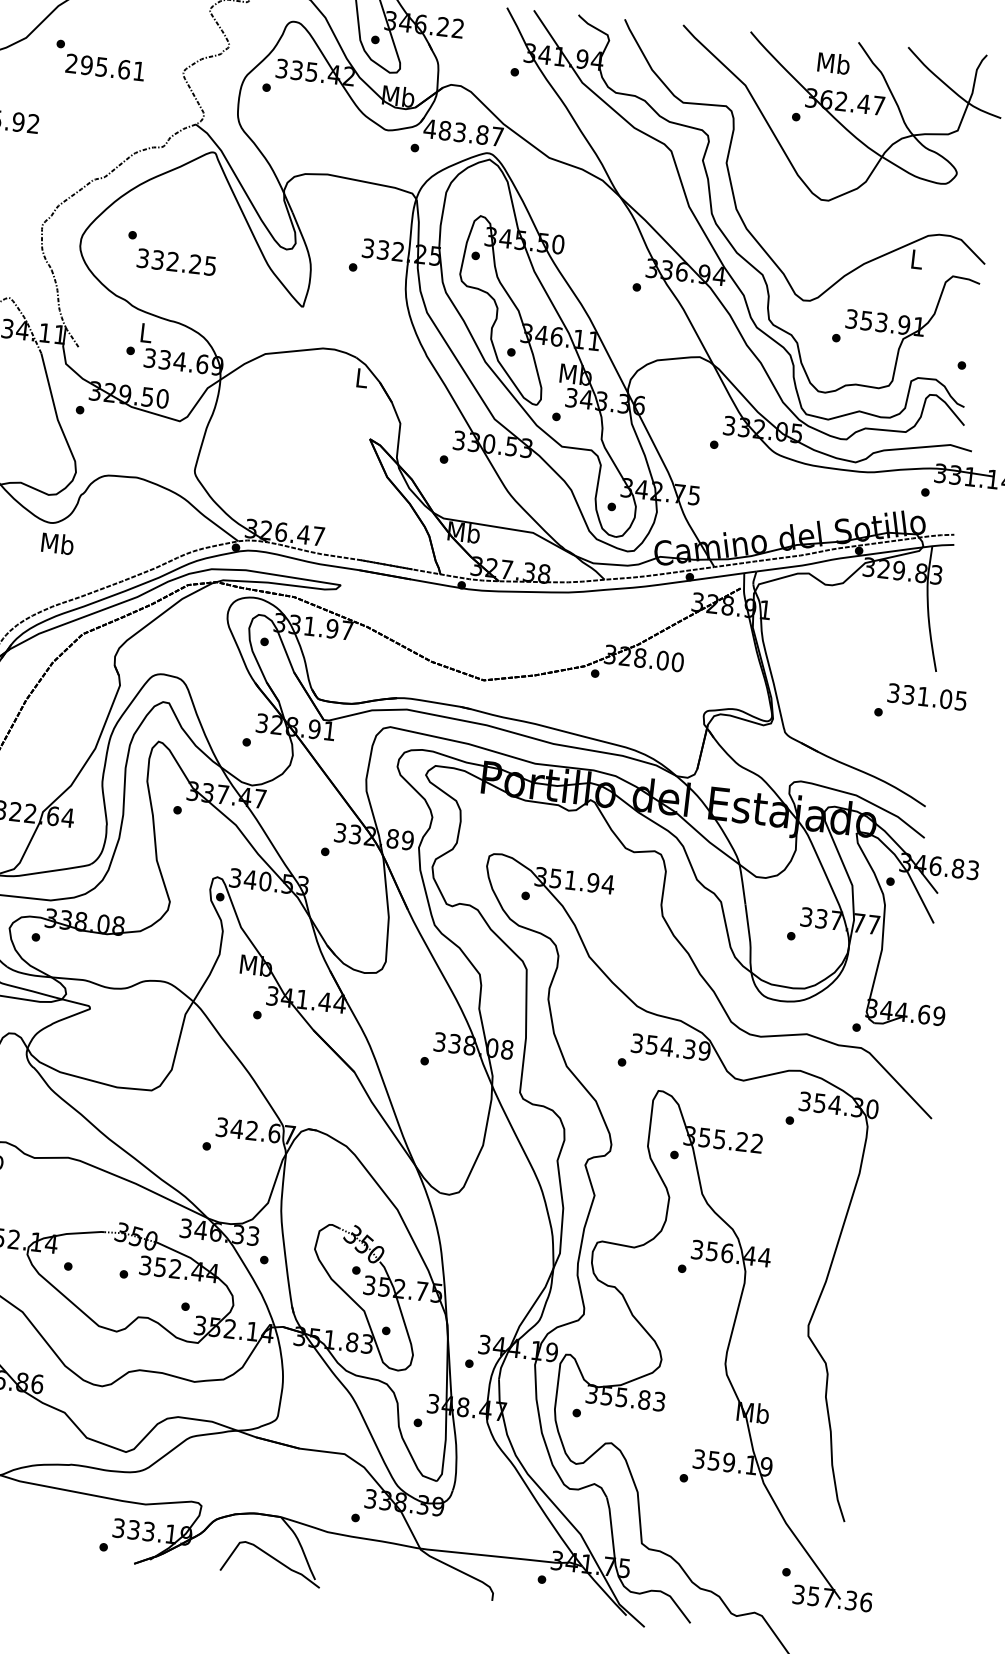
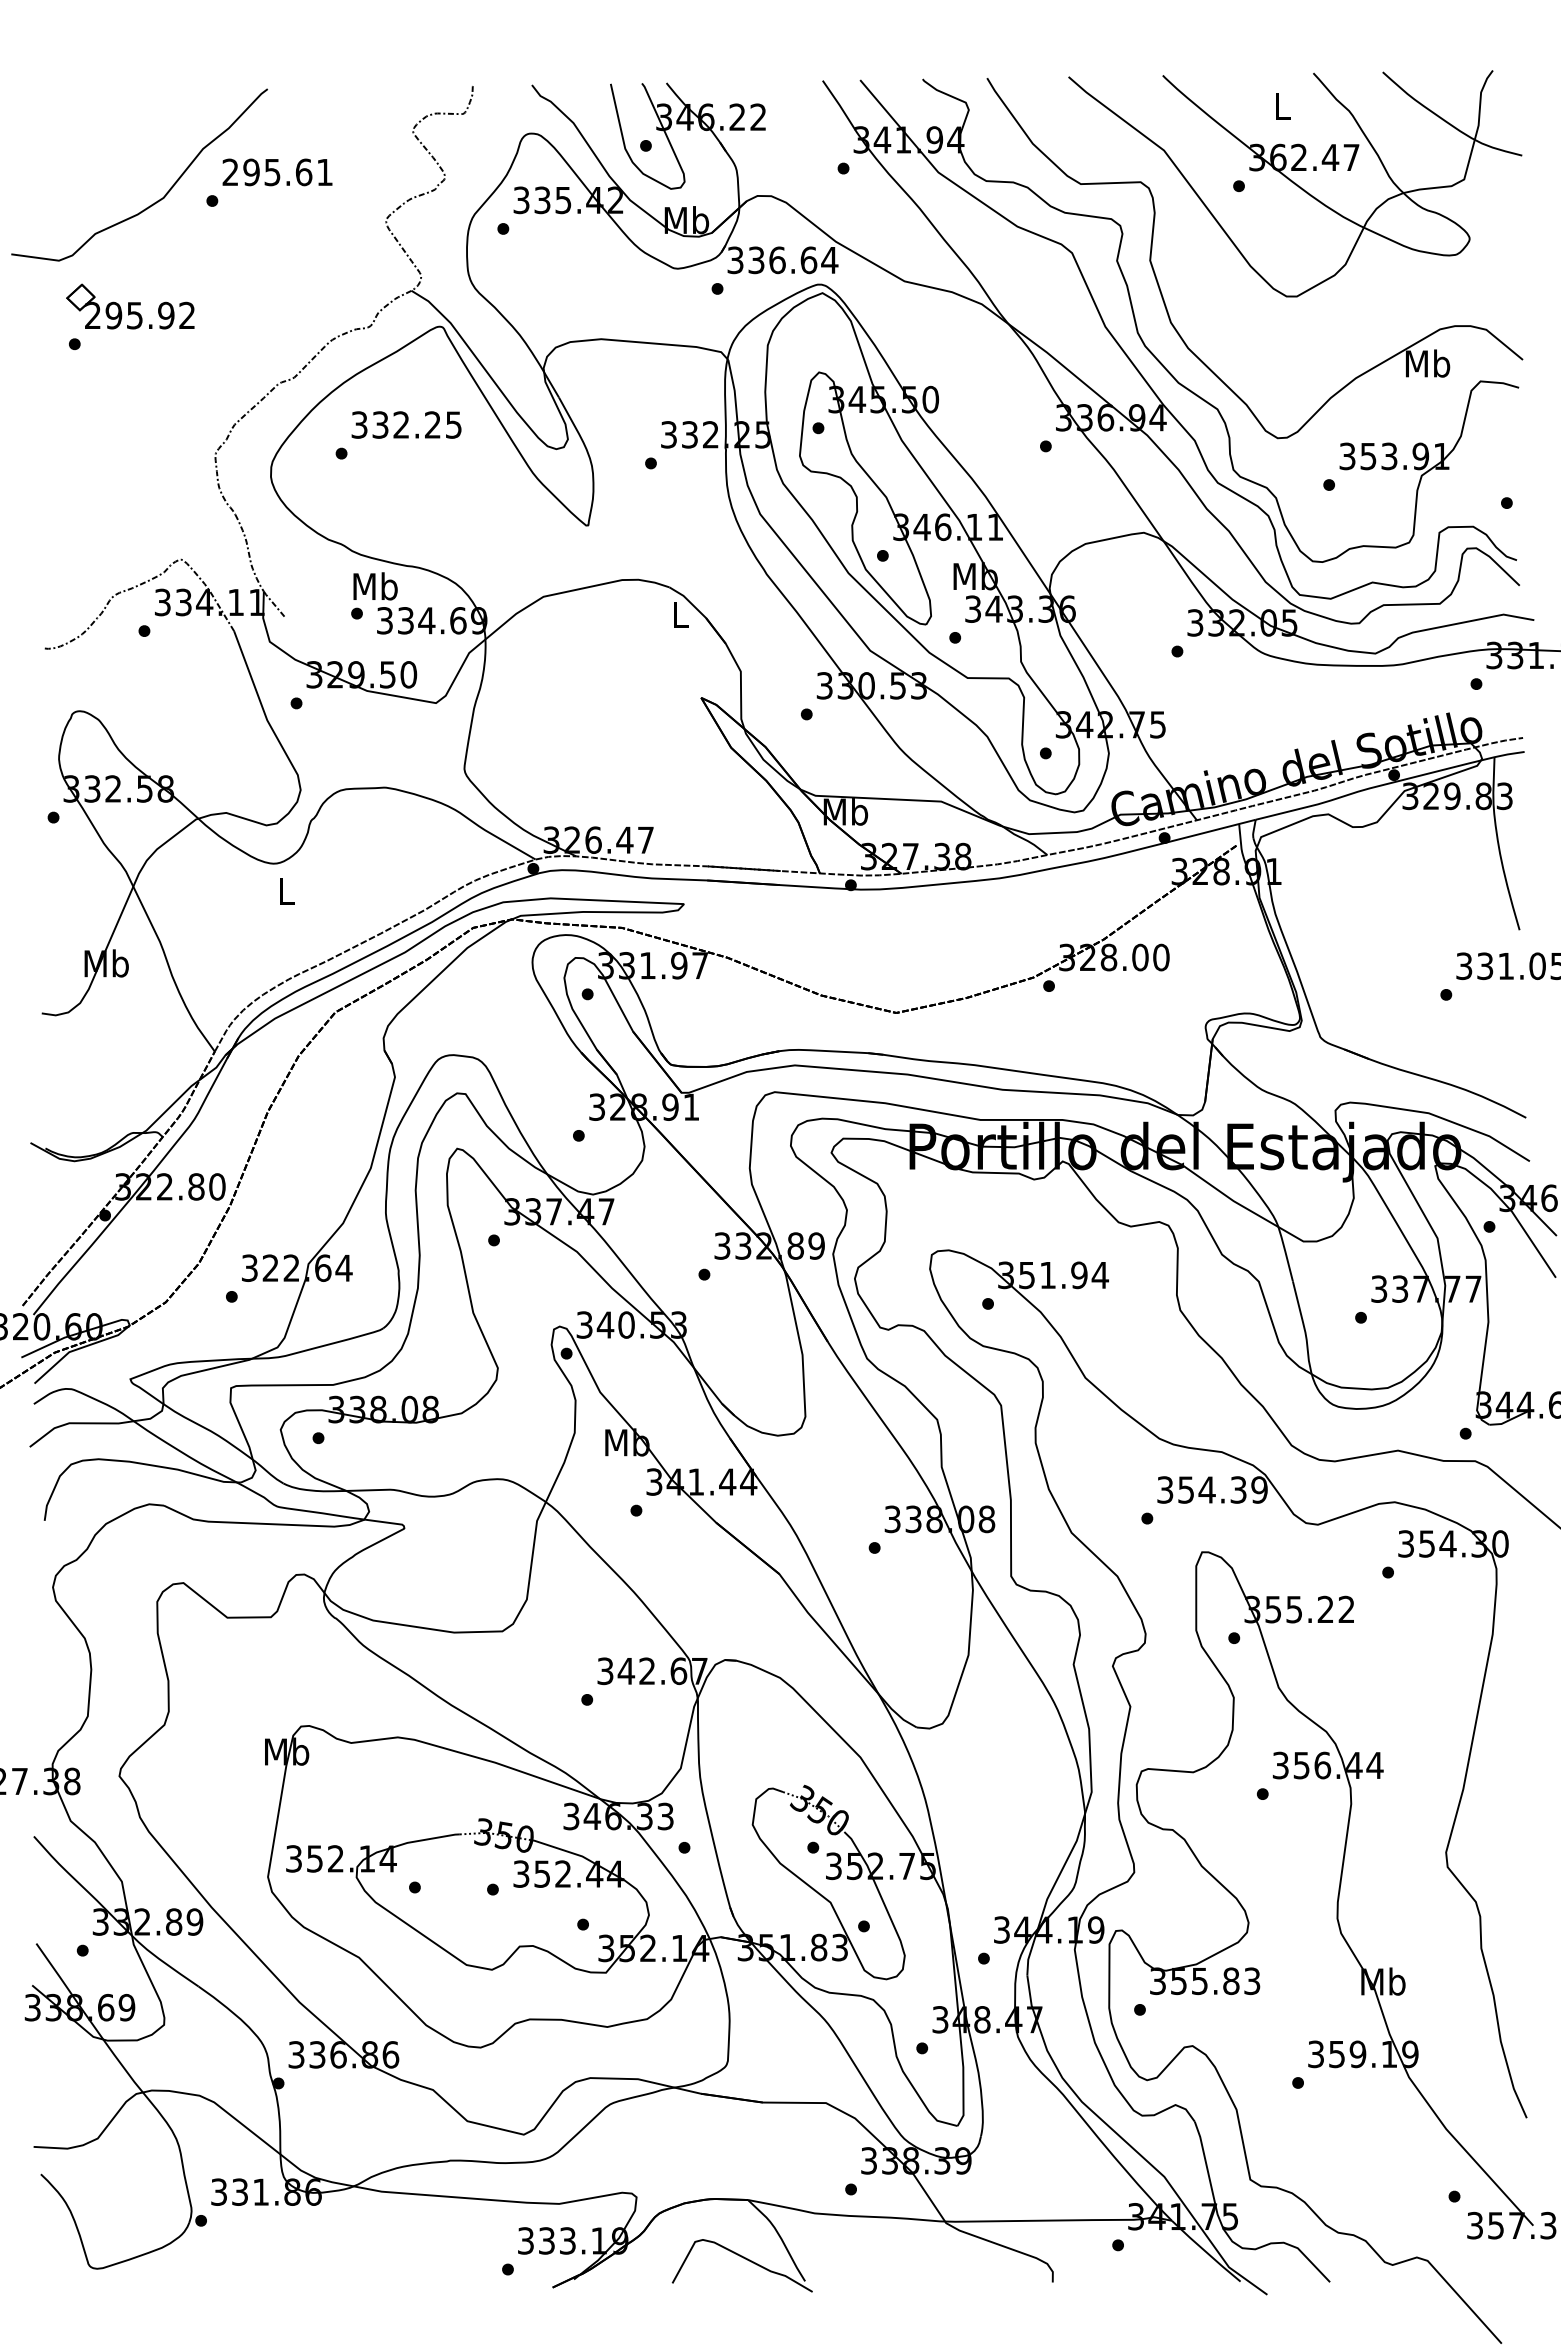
text: (833, 63) -> (1282, 106), Mb -> L
text: (105, 67) -> (277, 172), moved
text: (463, 133) -> (782, 260), 483.87 -> 336.64
text: (917, 259) -> (1428, 363), L -> Mb
text: (176, 261) -> (406, 424), moved
text: (146, 332) -> (375, 586), L -> Mb
text: (57, 543) -> (286, 891), Mb -> L

